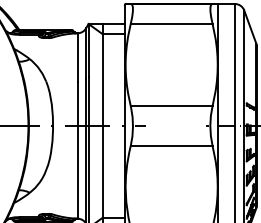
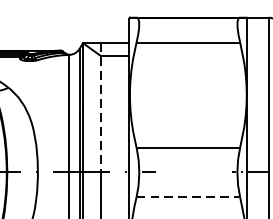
line: (102, 75) -> (100, 108), solid -> dashed
line: (171, 145) -> (188, 197), solid -> dashed

